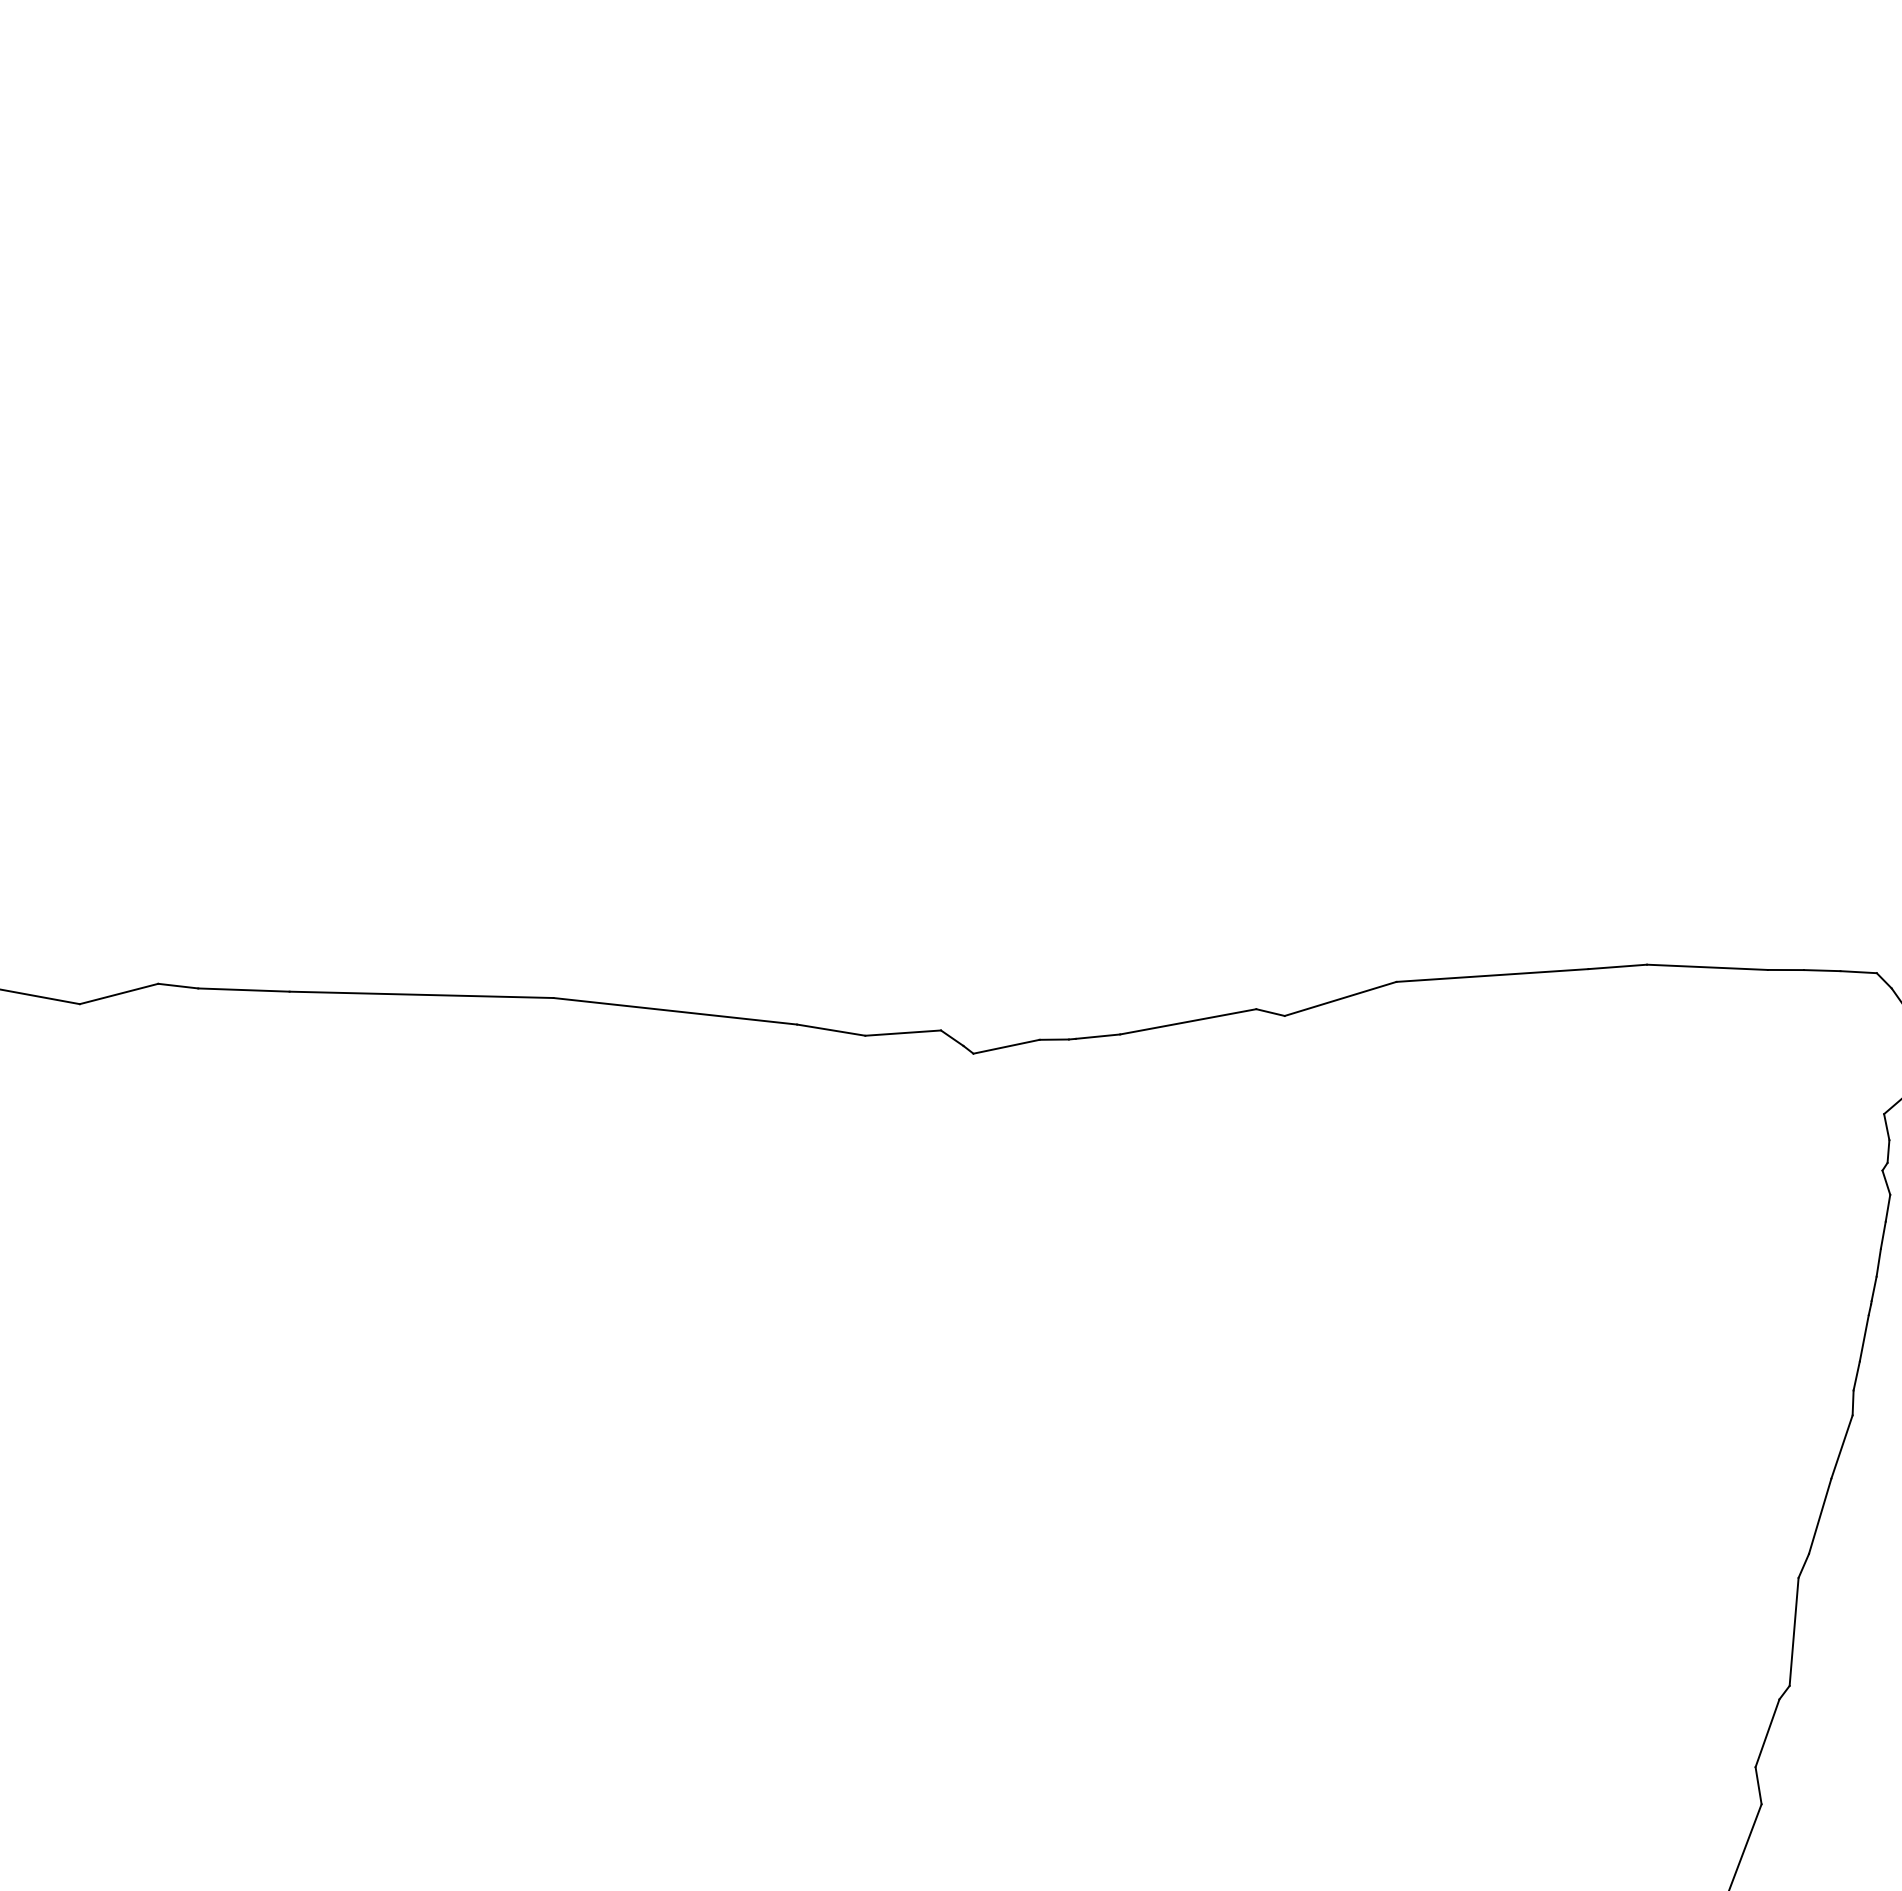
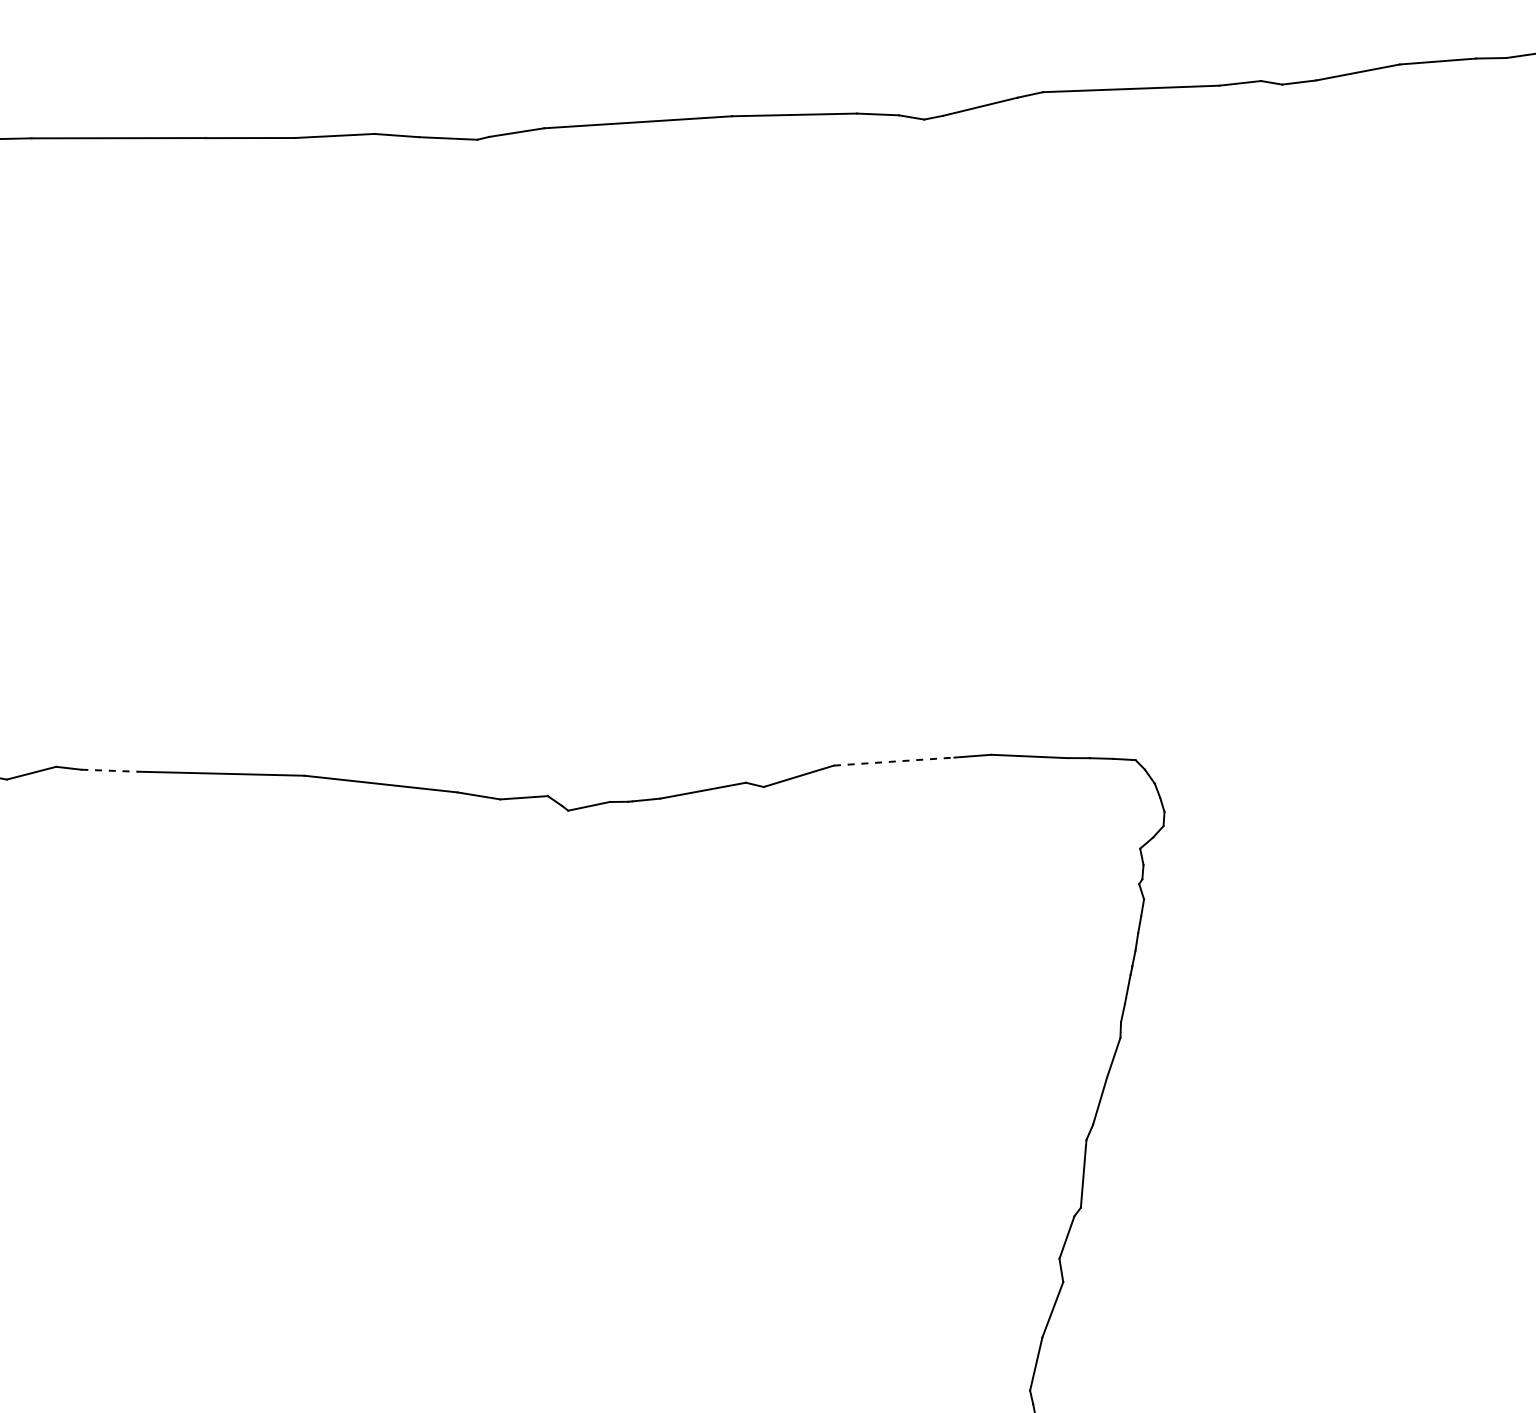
line: (1492, 975) -> (894, 761), solid -> dashed
line: (244, 989) -> (110, 770), solid -> dashed

